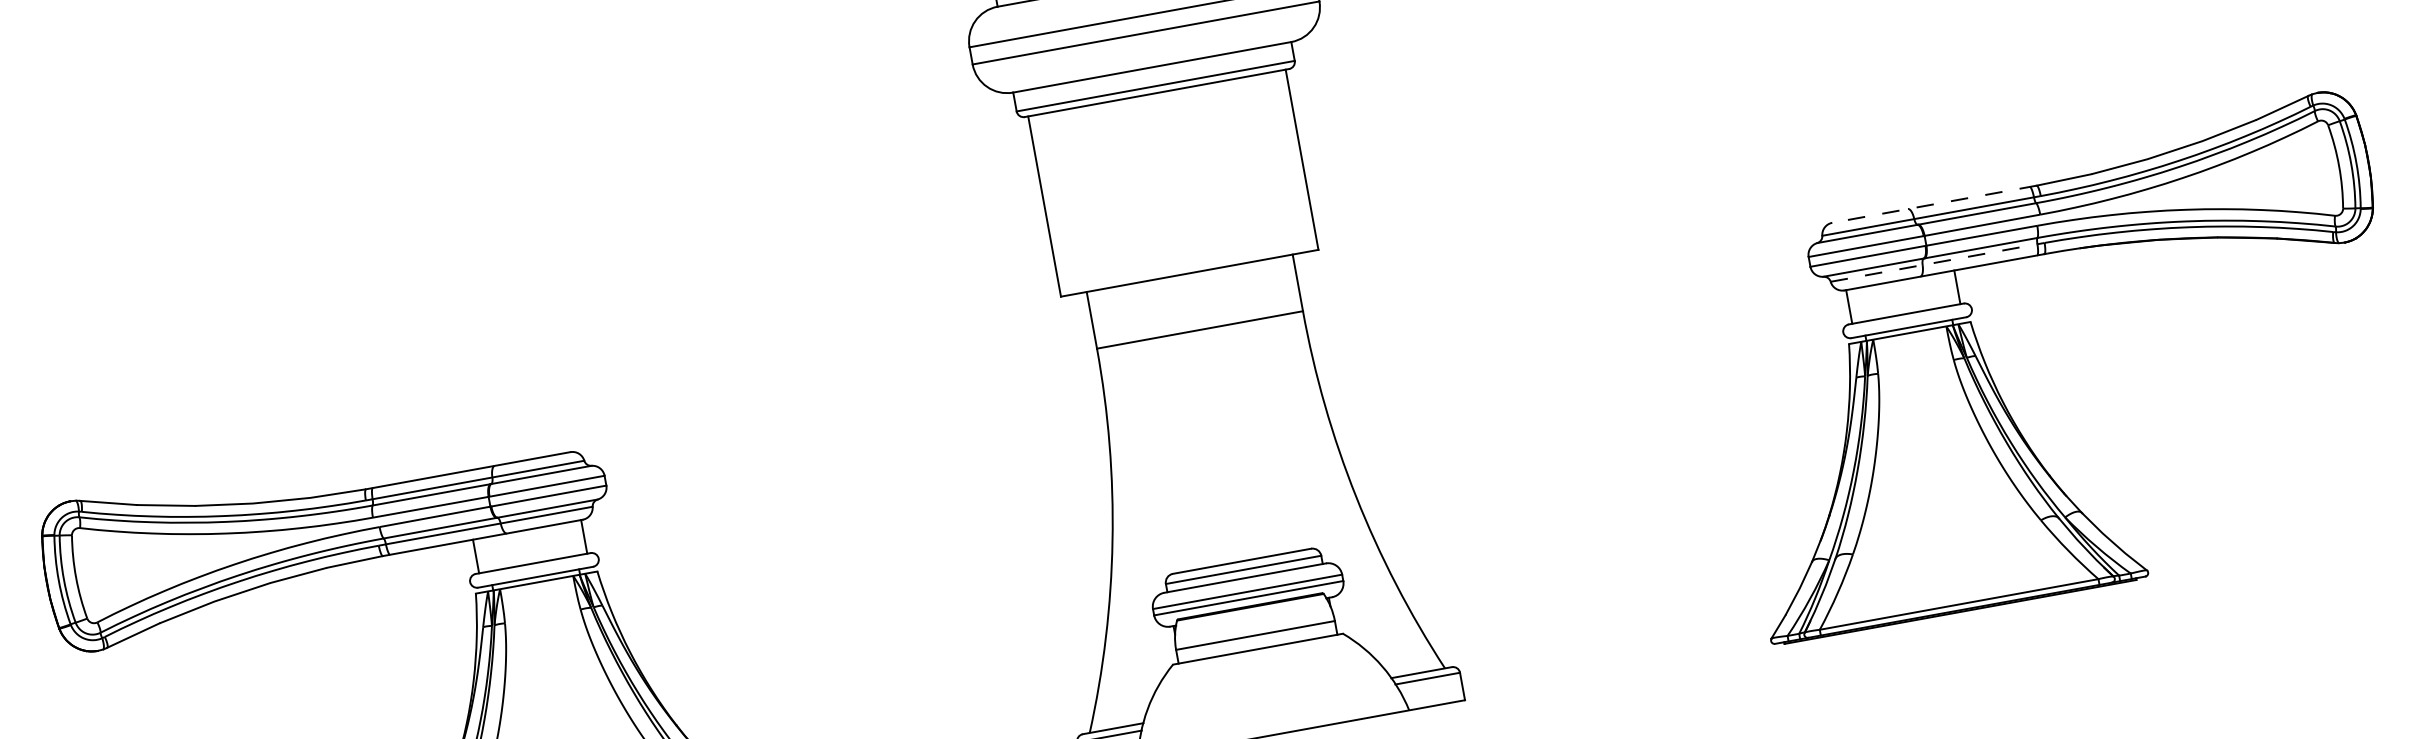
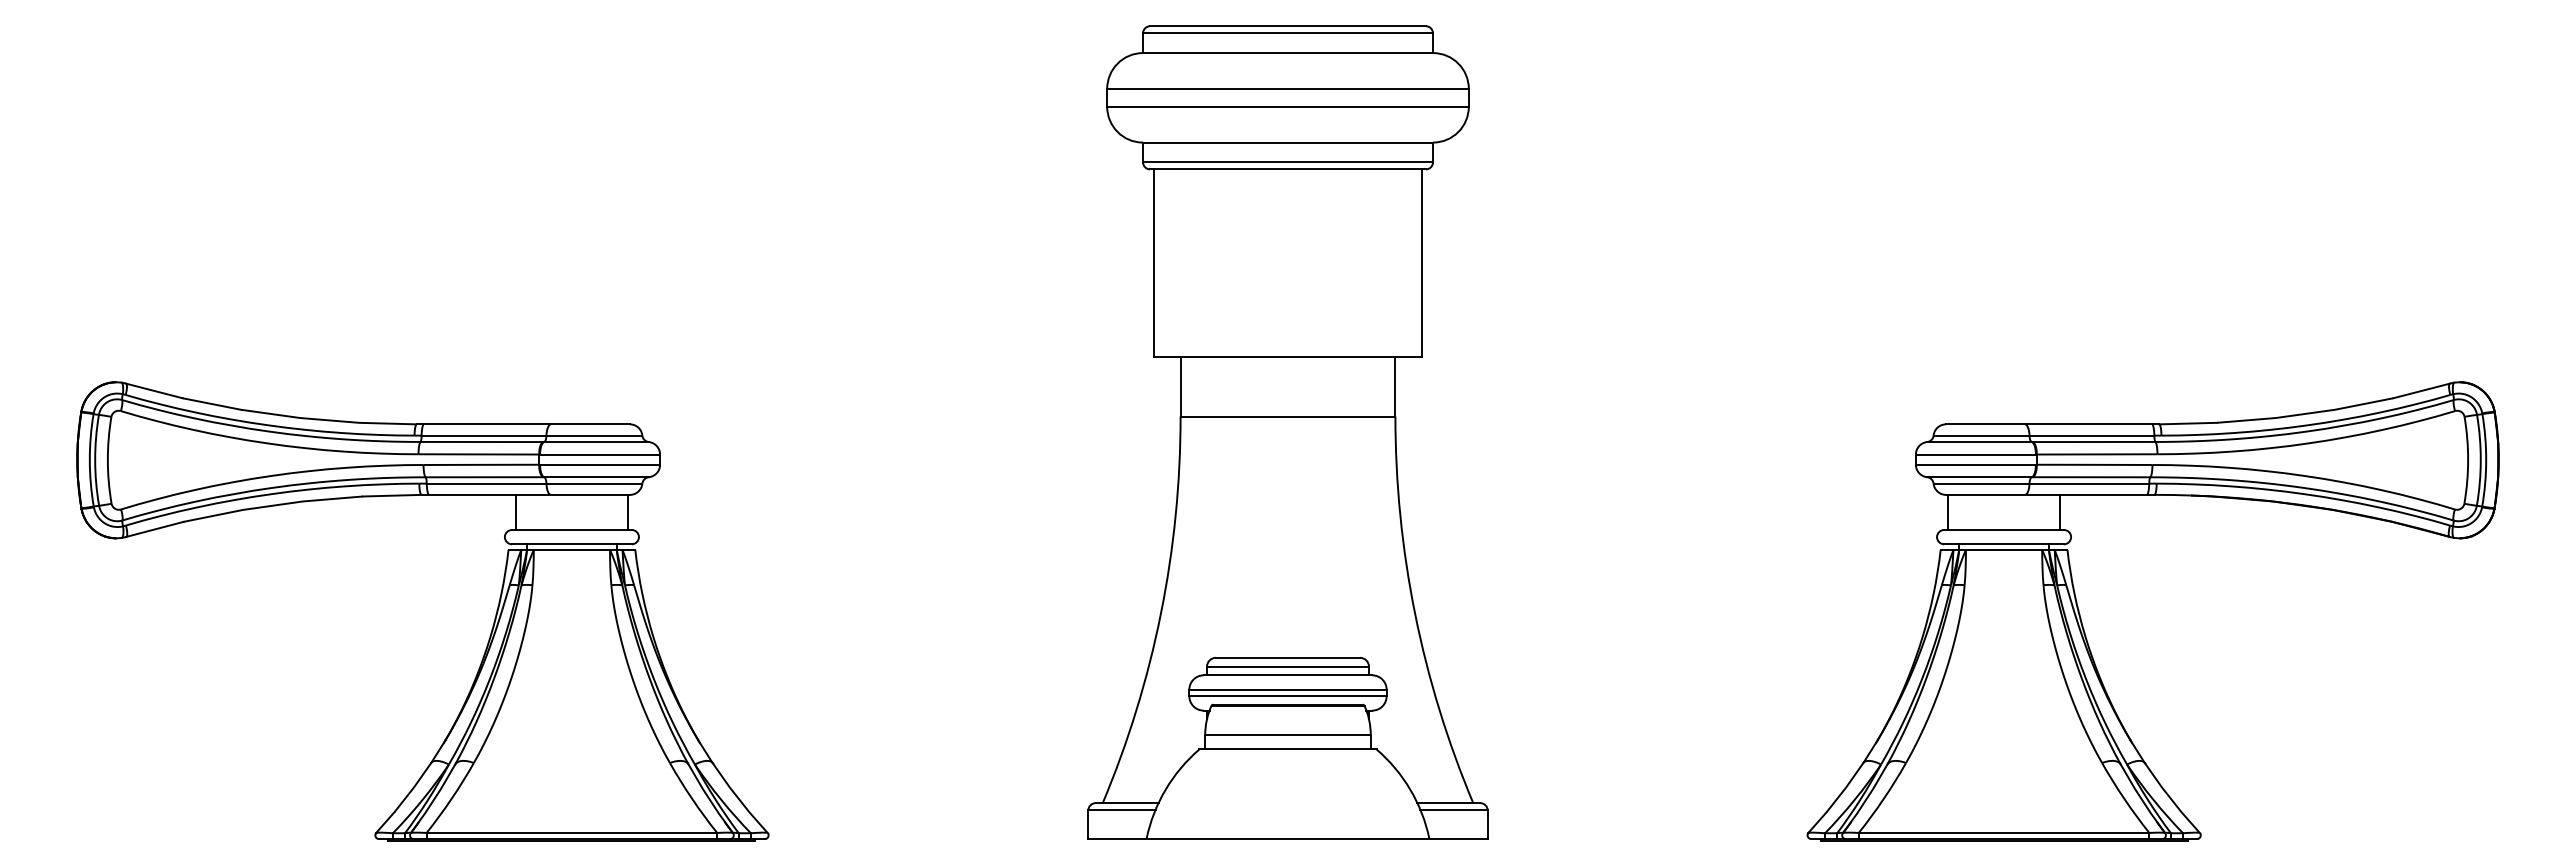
line: (1934, 204) -> (2052, 424), dashed -> solid
line: (1934, 262) -> (2041, 483), dashed -> solid

